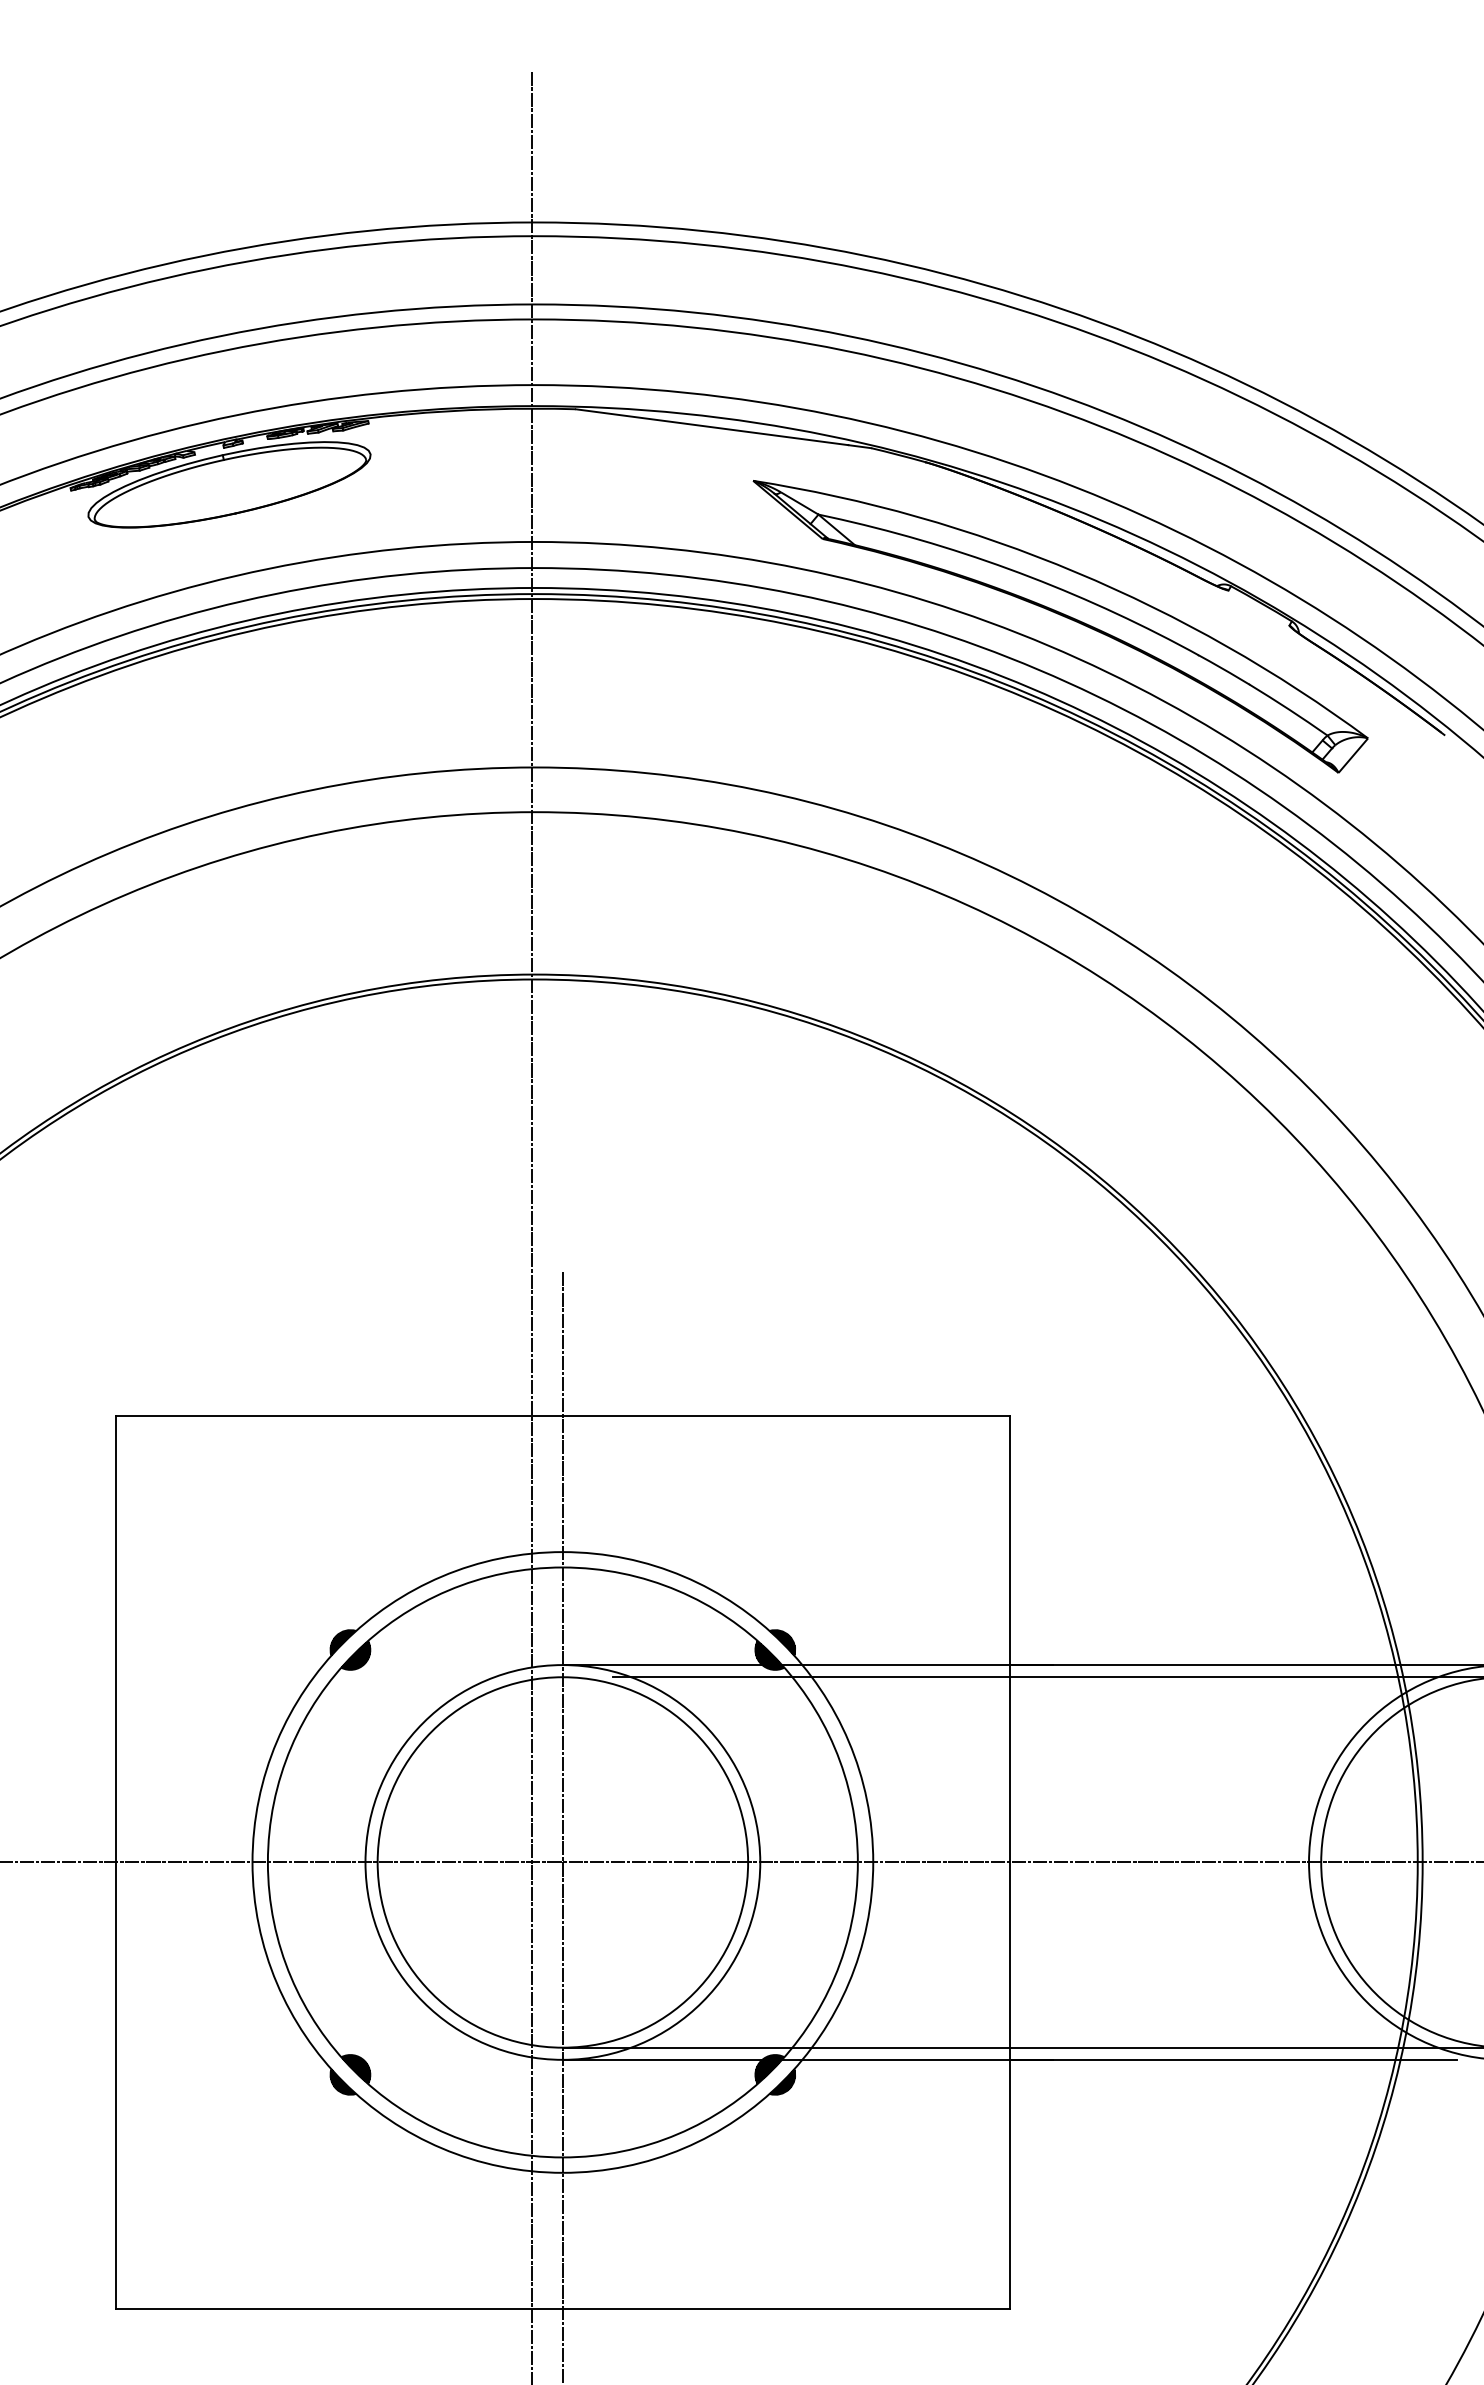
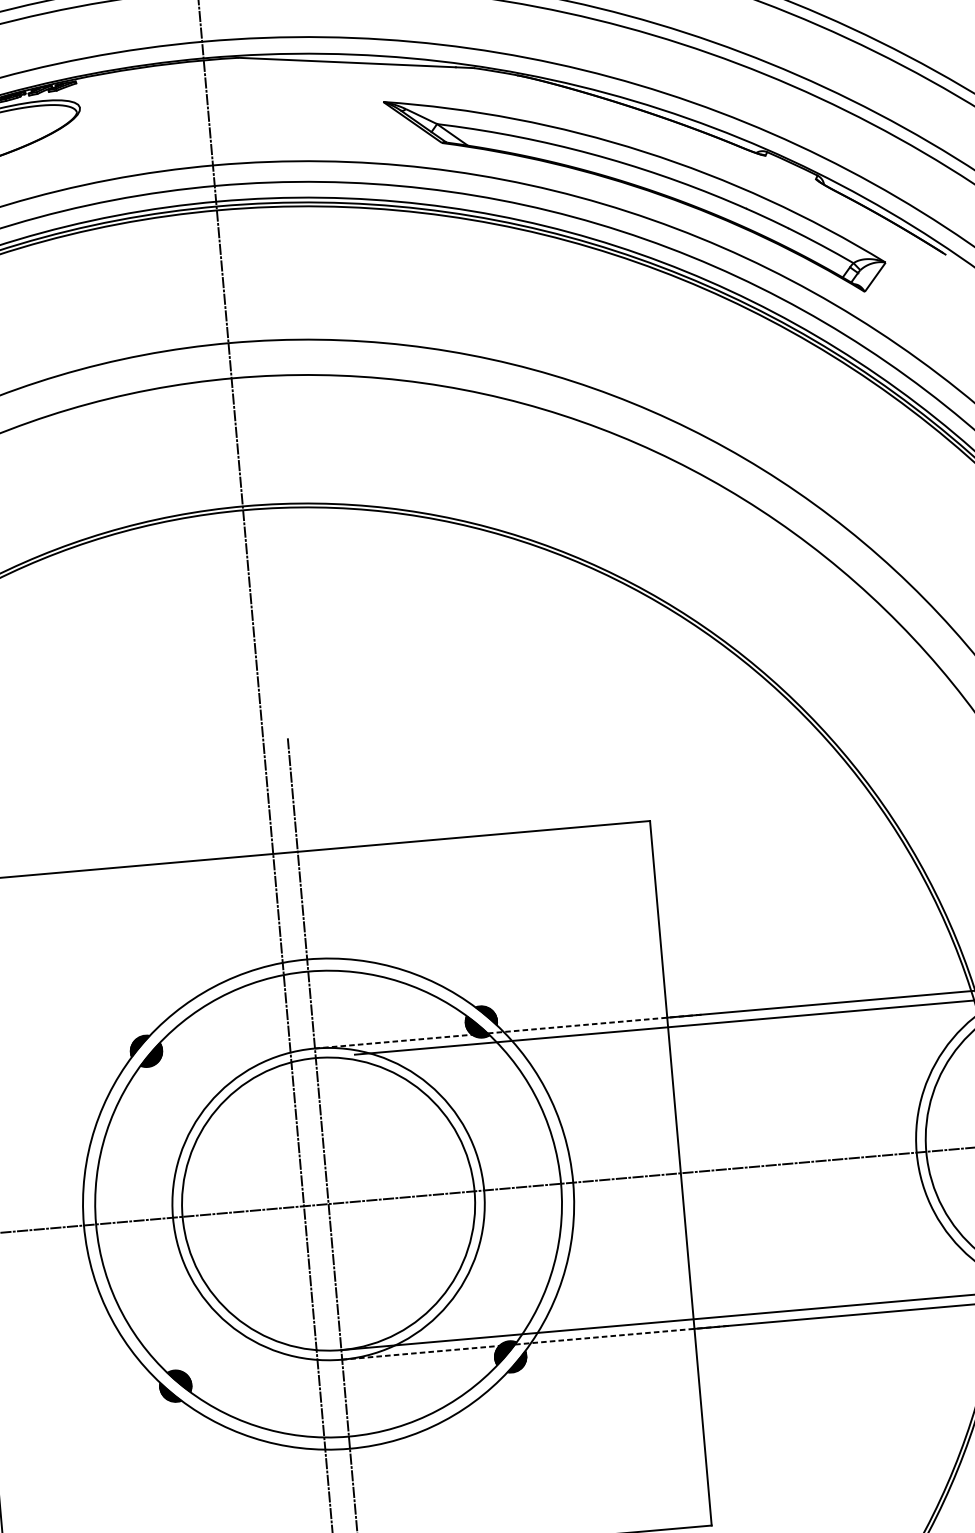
line: (807, 1665) -> (507, 1031), solid -> dashed
line: (807, 2059) -> (534, 1342), solid -> dashed

